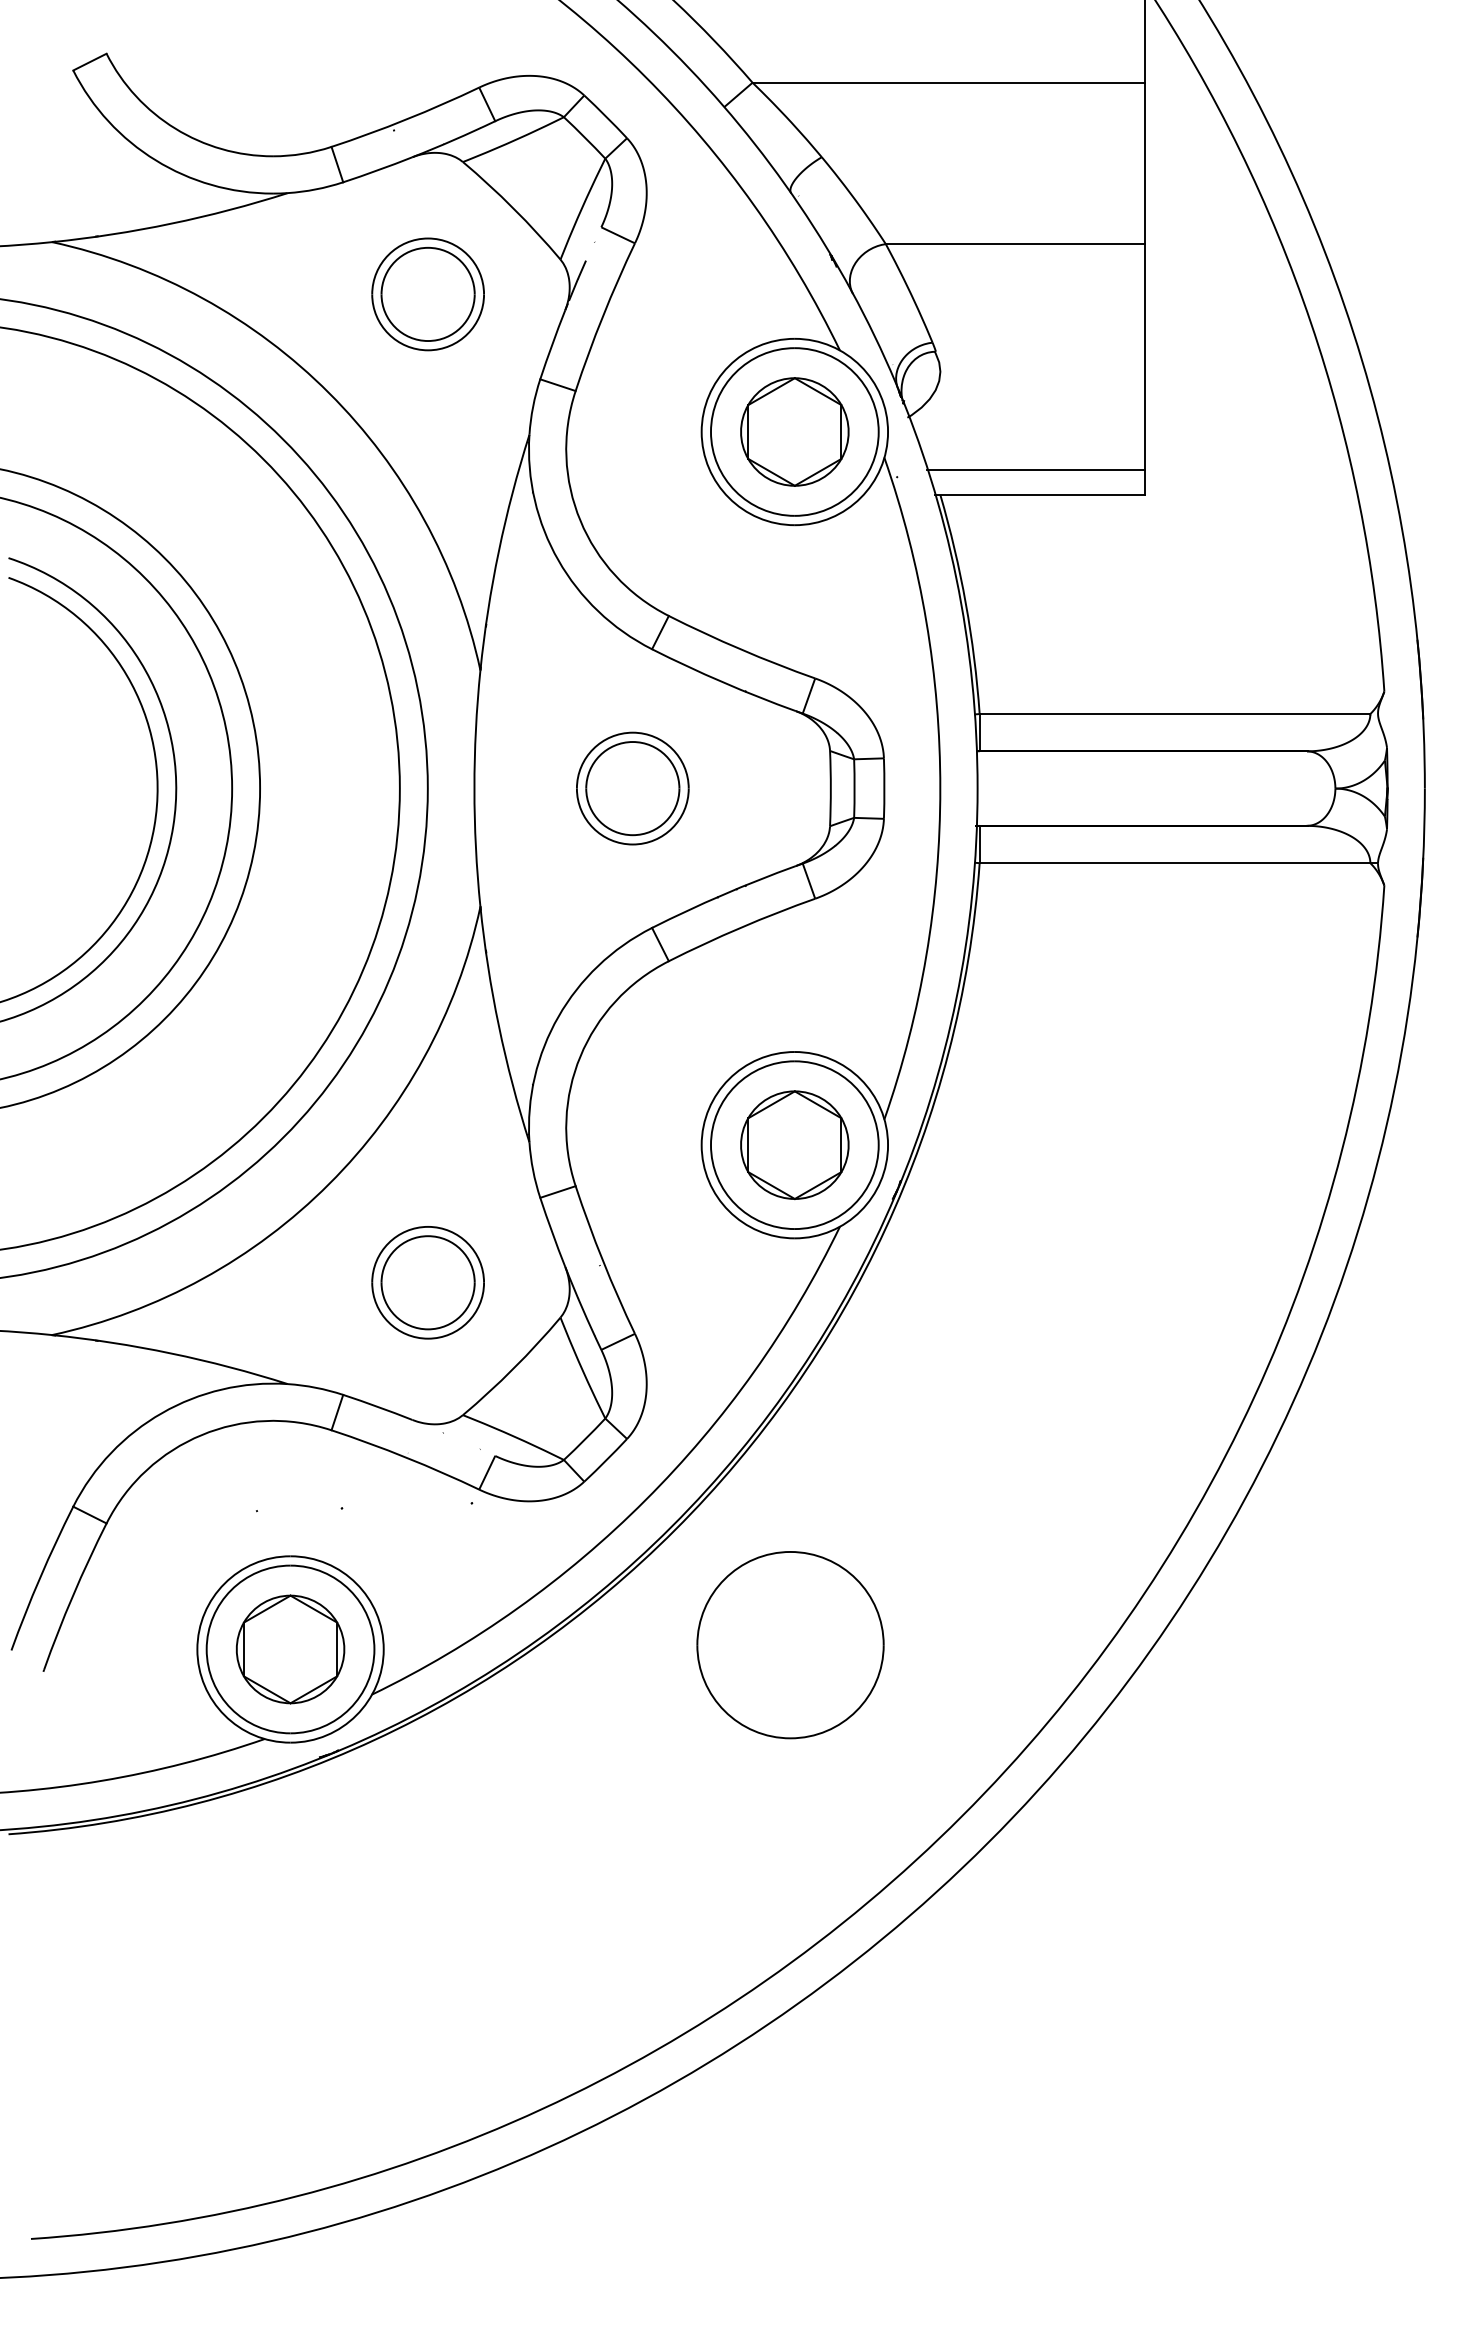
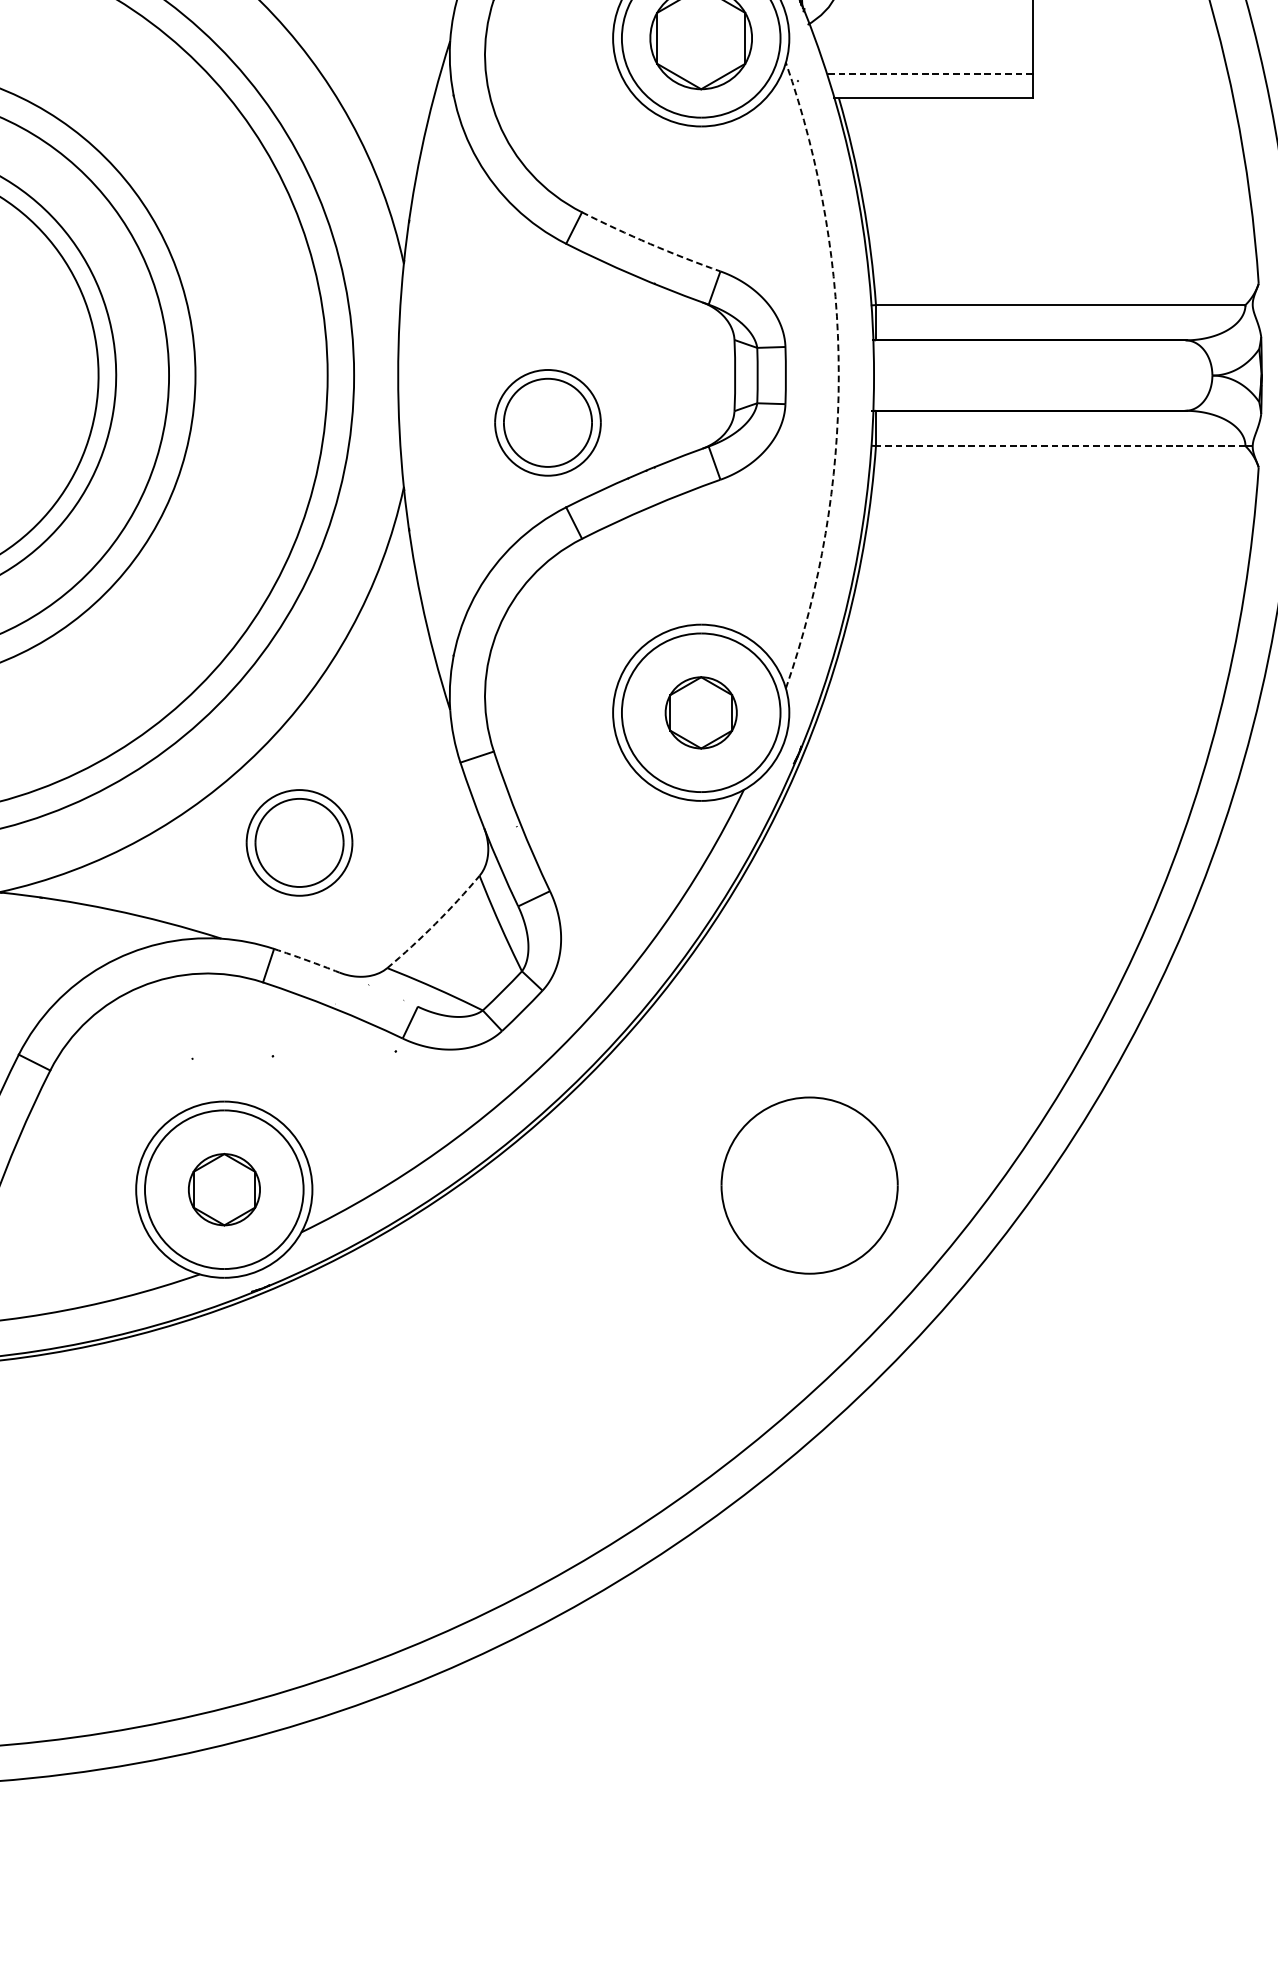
line: (1036, 470) -> (929, 74), solid -> dashed
arc: (741, 649) -> (650, 244), solid -> dashed
part: (632, 788) -> (547, 422), moved
arc: (940, 788) -> (838, 375), solid -> dashed
line: (1174, 863) -> (1060, 446), solid -> dashed
part: (794, 1145) -> (700, 713), size x0.7
part: (427, 1282) -> (298, 842), moved
arc: (513, 1368) -> (435, 923), solid -> dashed
arc: (377, 1406) -> (306, 959), solid -> dashed
part: (790, 1645) -> (809, 1185), moved
part: (290, 1649) -> (224, 1189), size x0.7

